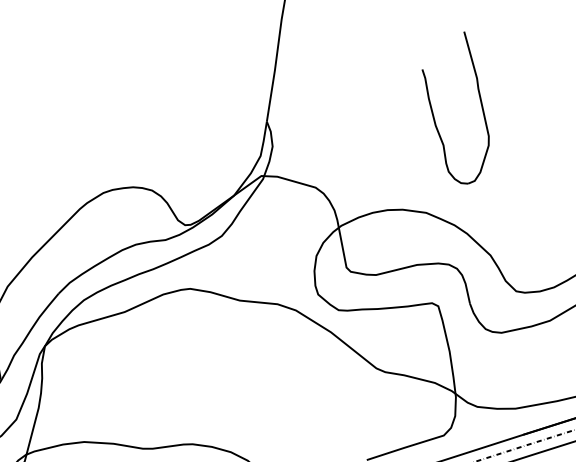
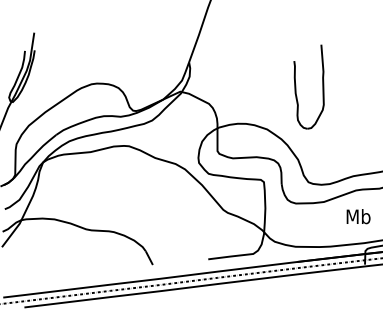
part: (434, 113) -> (296, 86), moved

